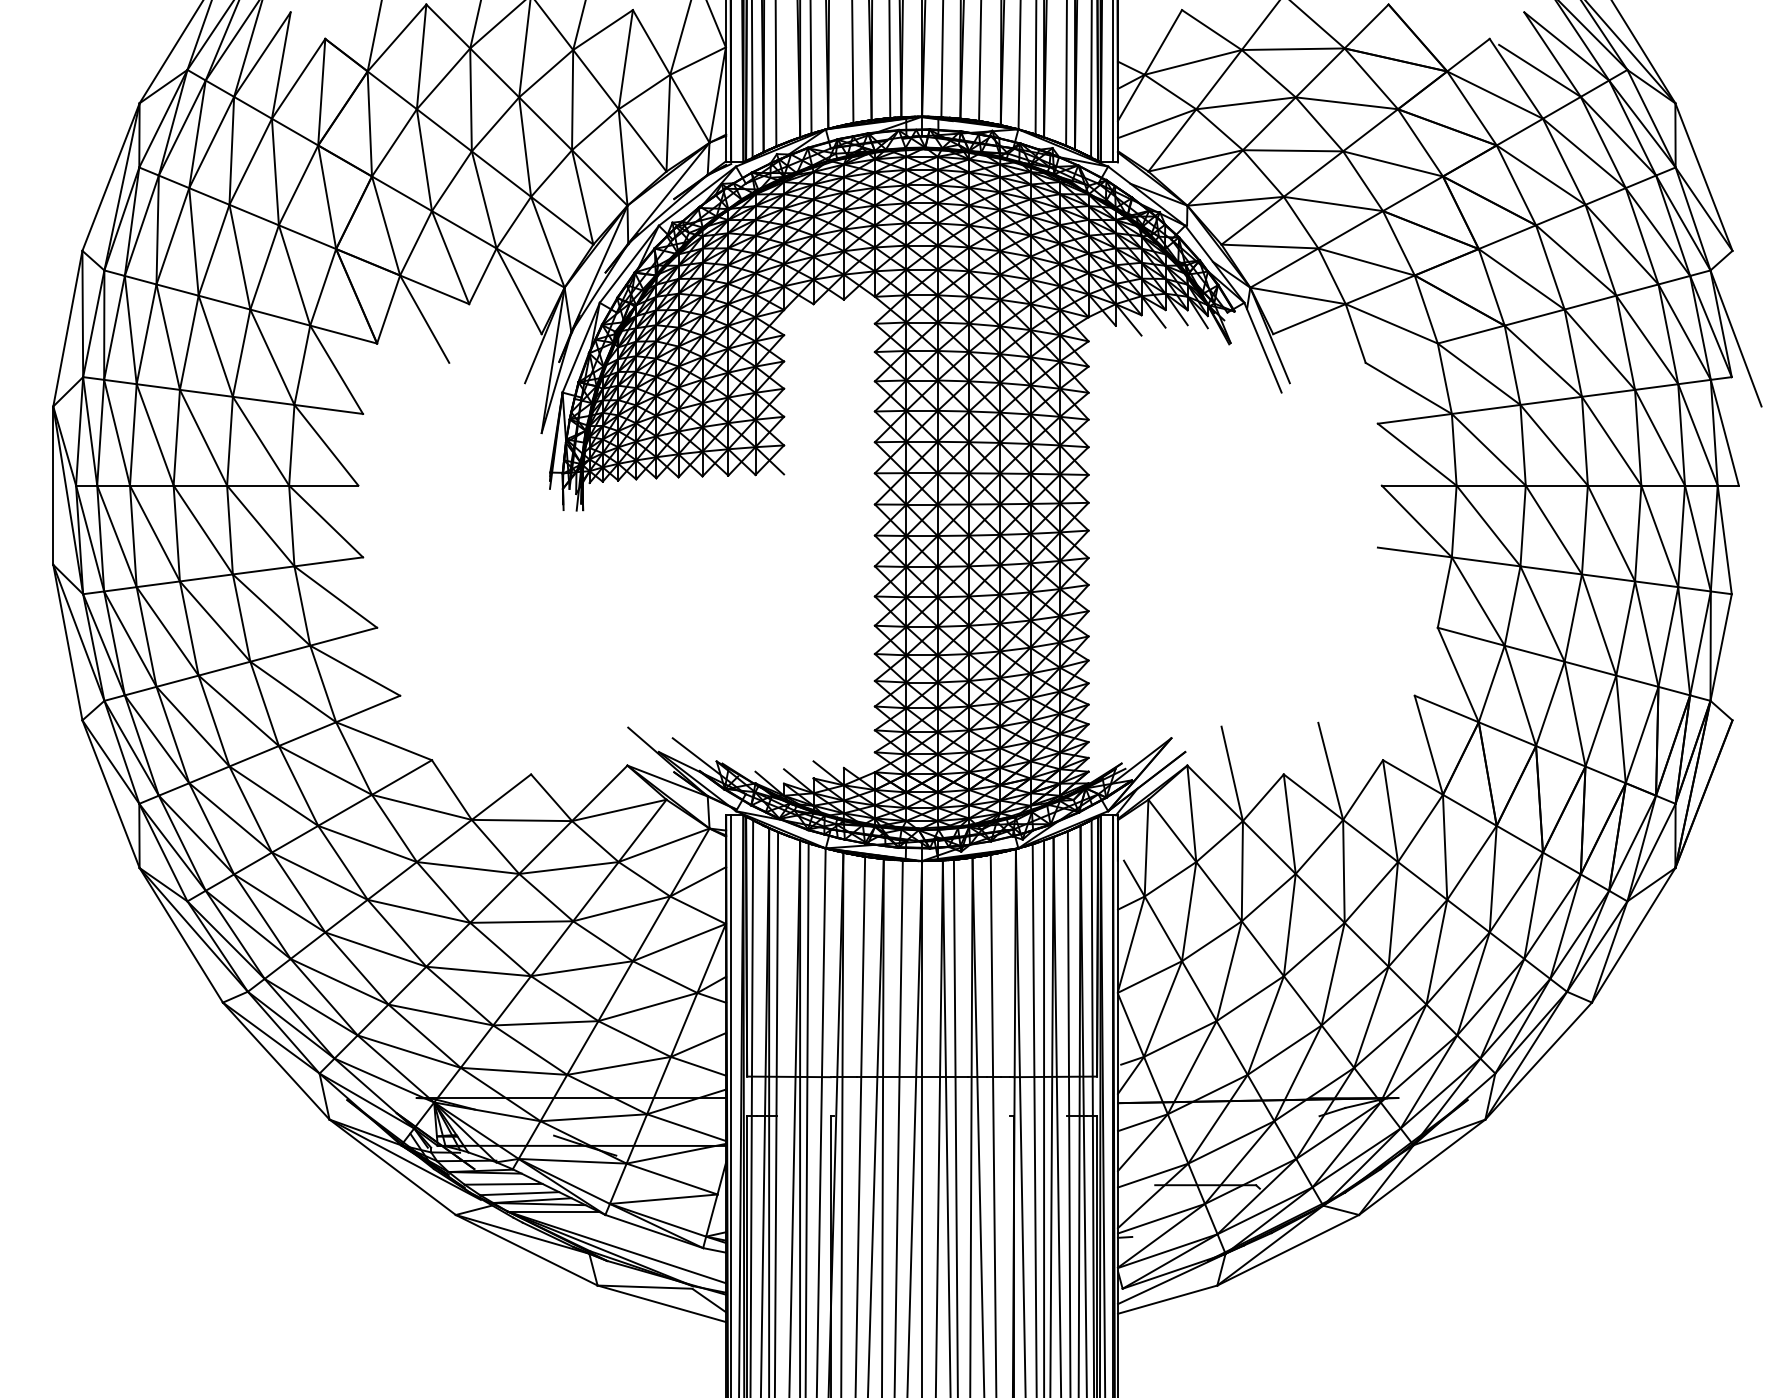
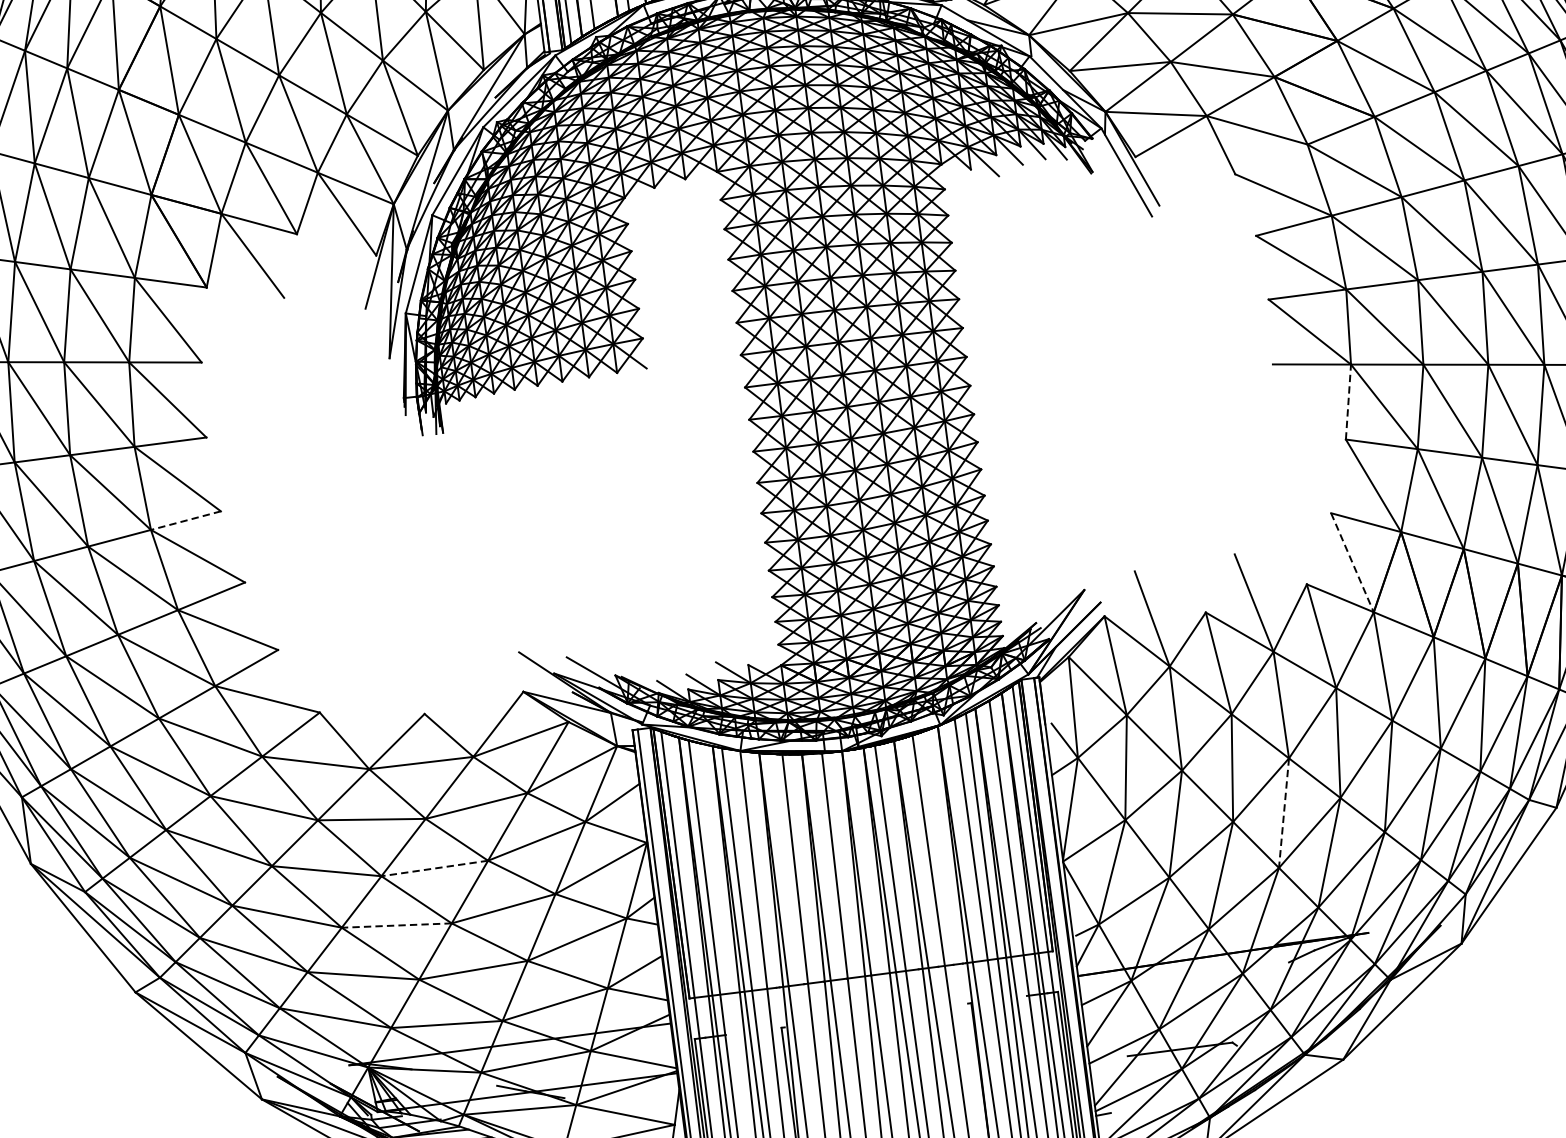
line: (328, 561) -> (185, 520), solid -> dashed
line: (1444, 592) -> (1348, 402), solid -> dashed
line: (1429, 745) -> (1353, 562), solid -> dashed
line: (521, 922) -> (434, 868), solid -> dashed
line: (478, 971) -> (396, 925), solid -> dashed
line: (1333, 974) -> (1284, 813), solid -> dashed

